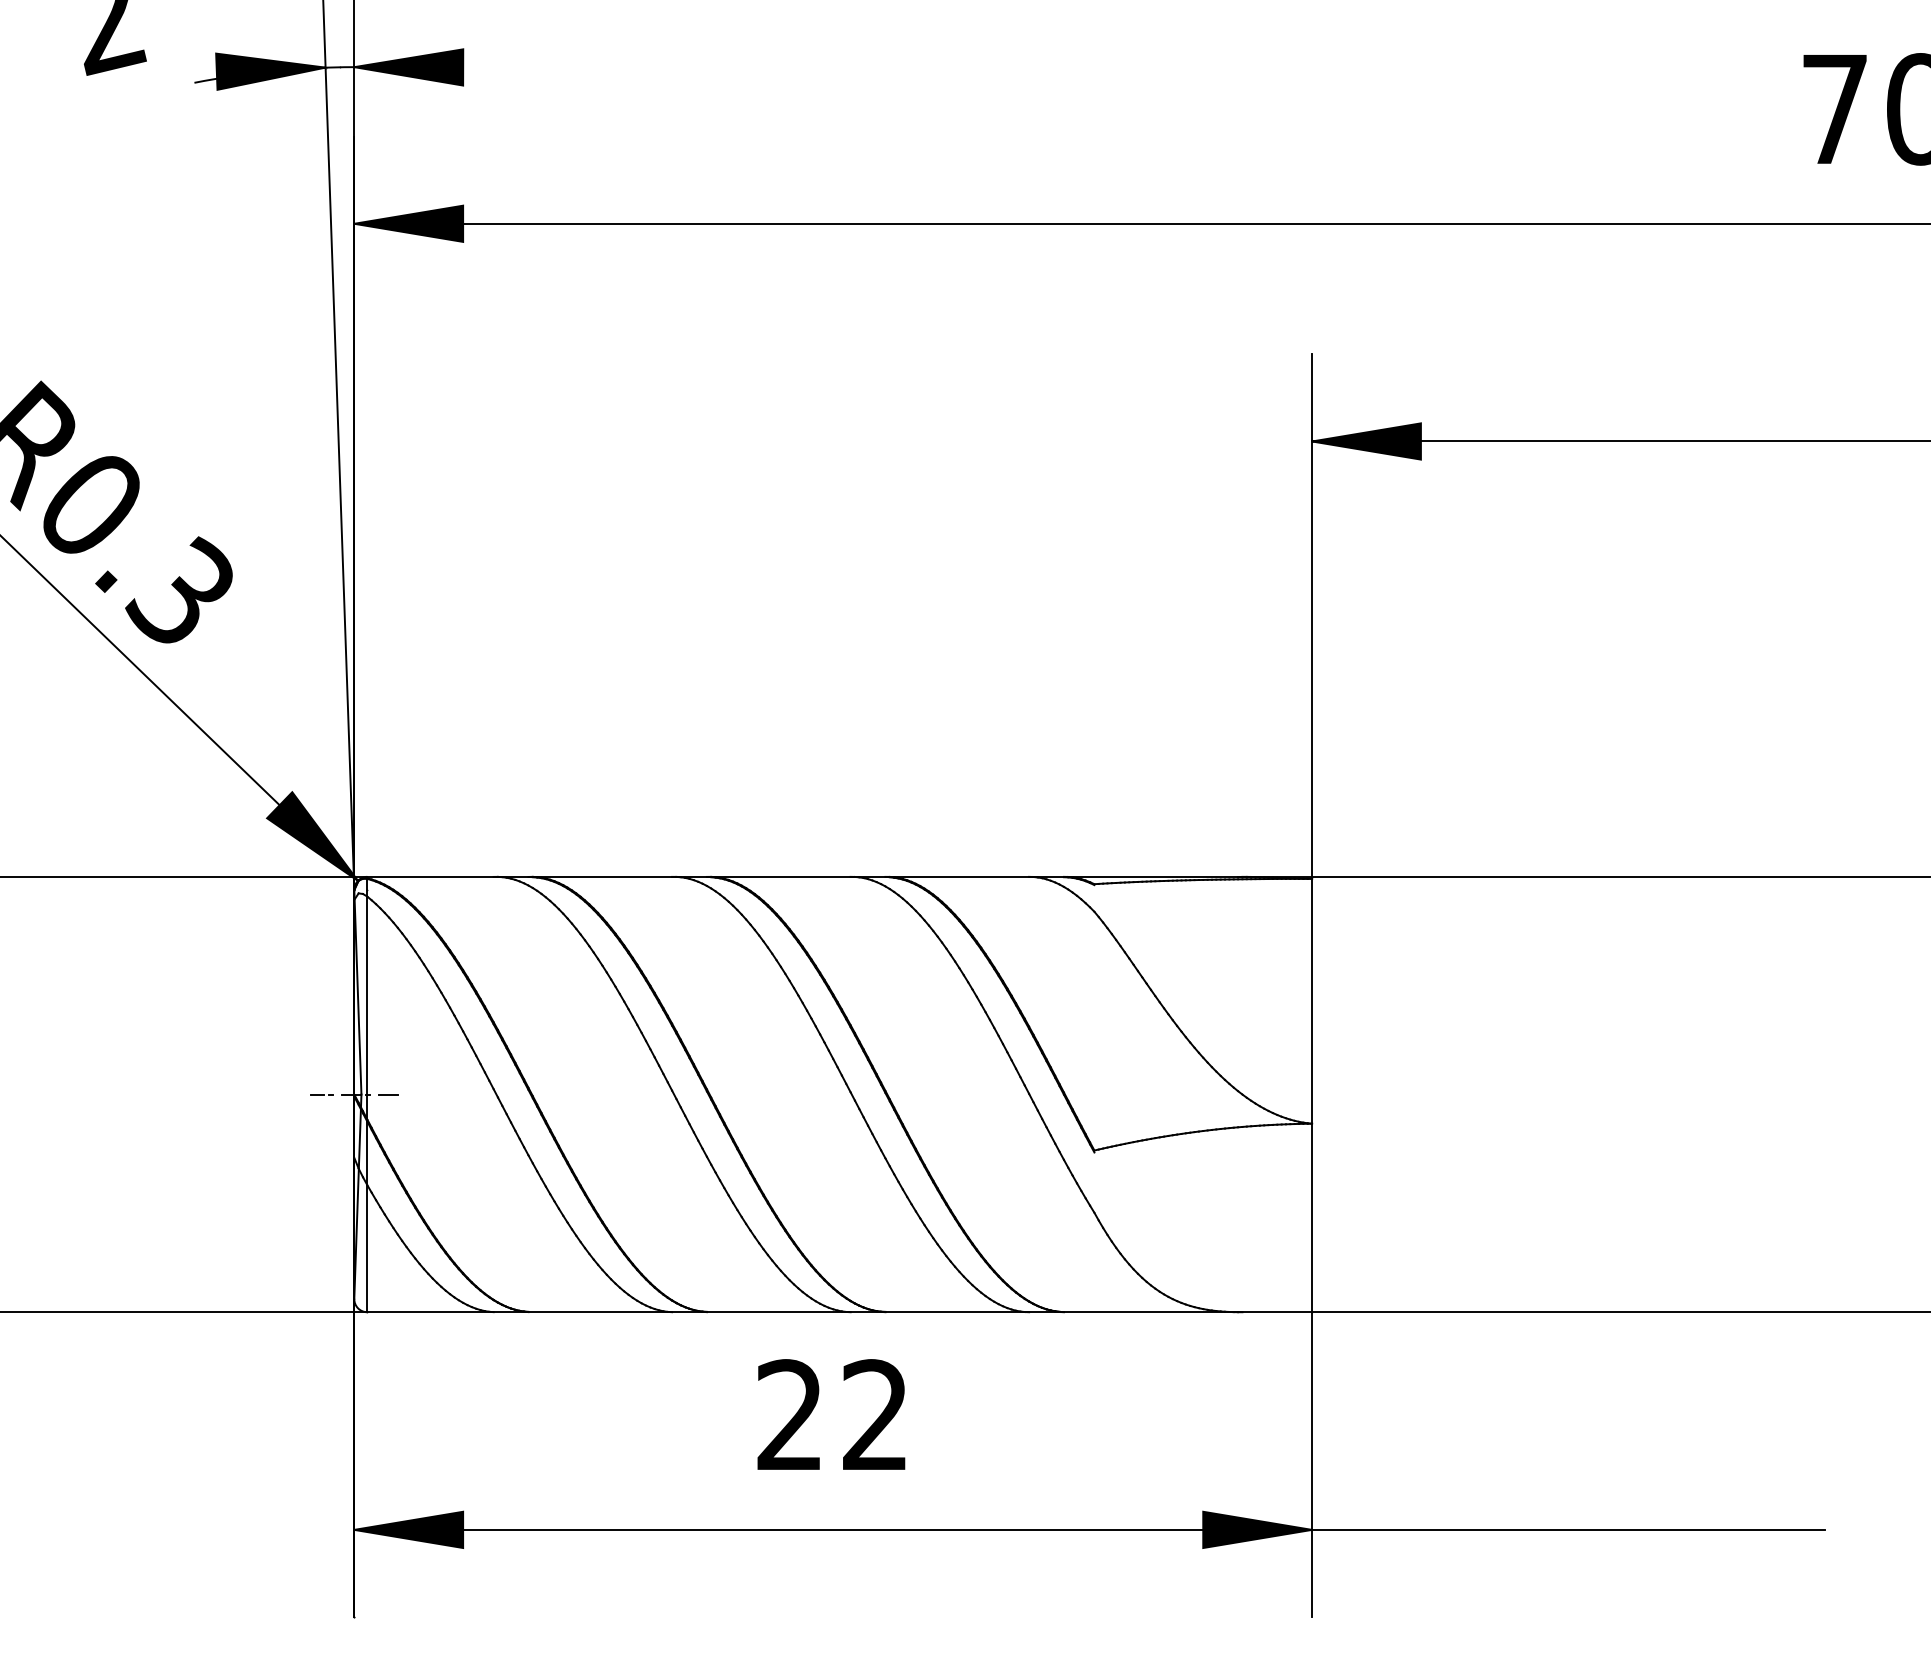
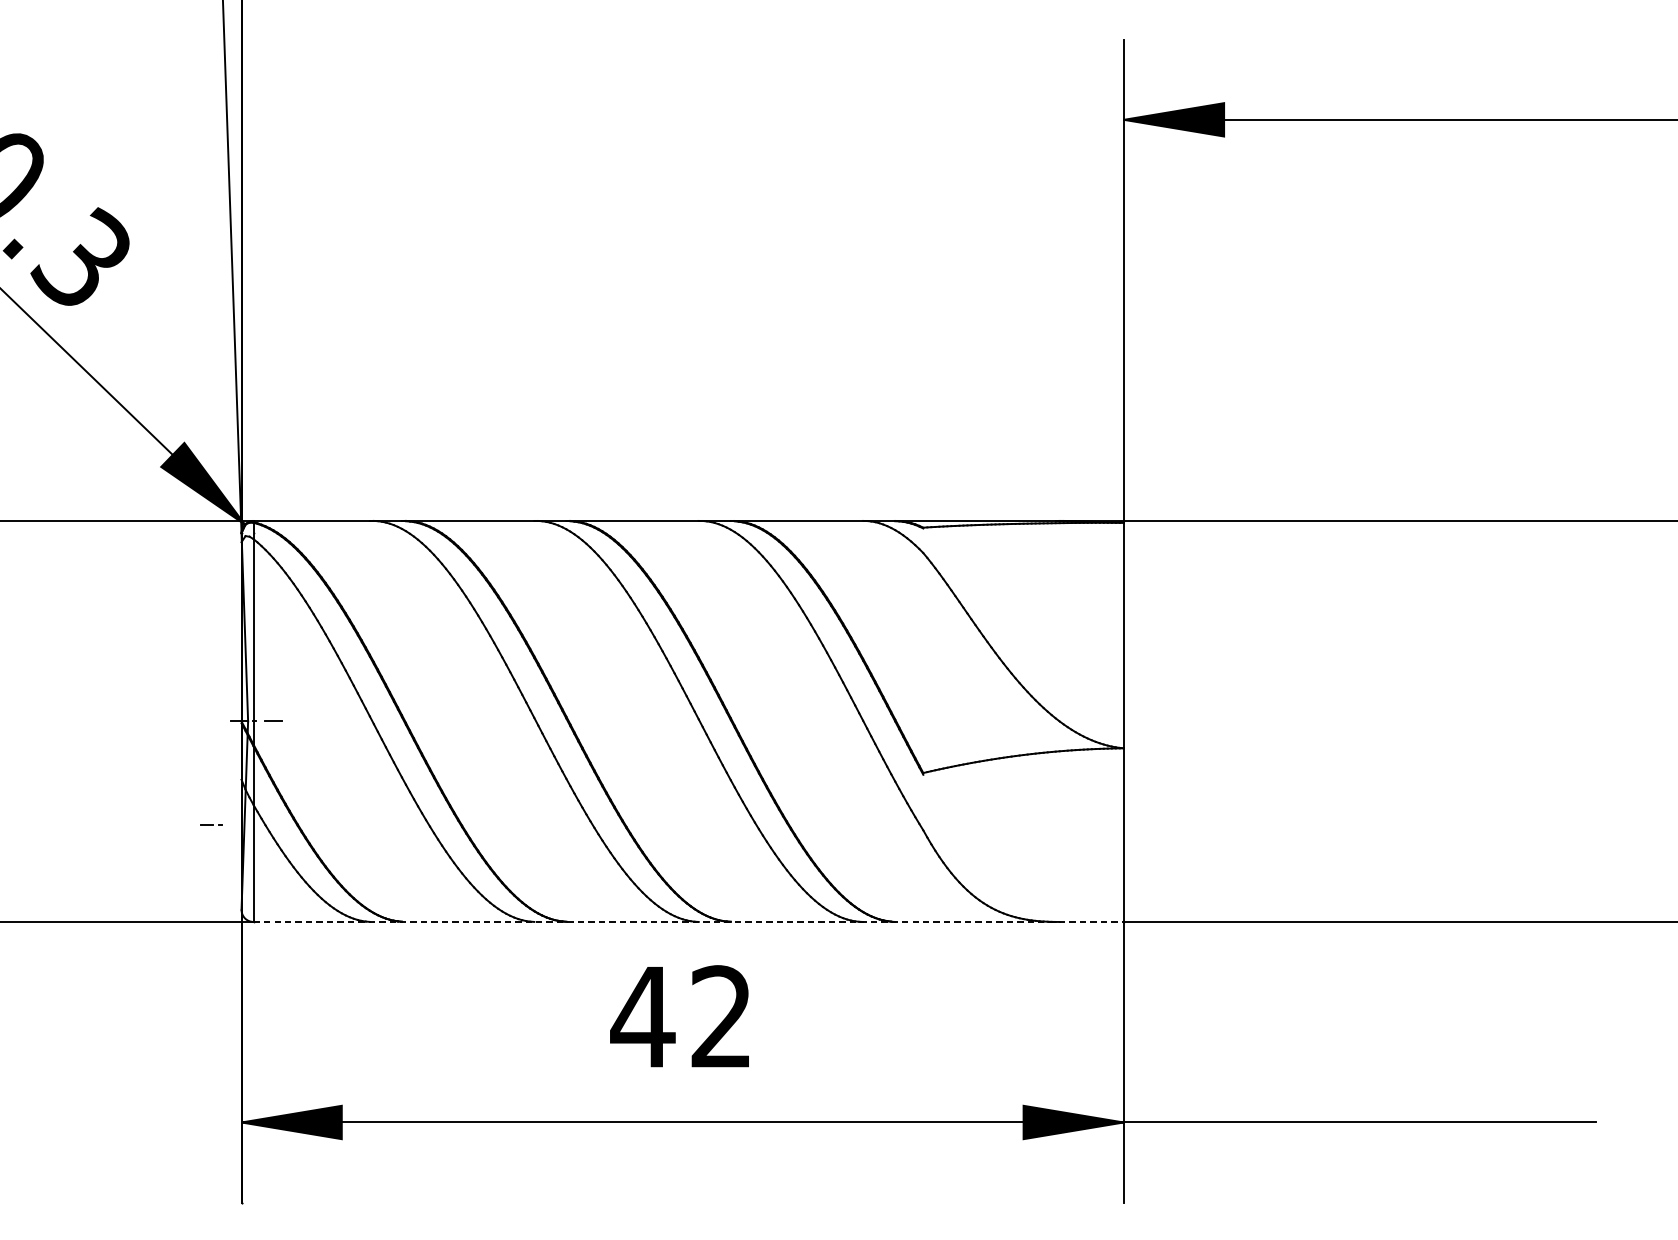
line: (321, 1094) -> (211, 824), moved
line: (840, 1312) -> (689, 922), solid -> dashed
text: (789, 1414) -> (642, 1016), 22 -> 42

